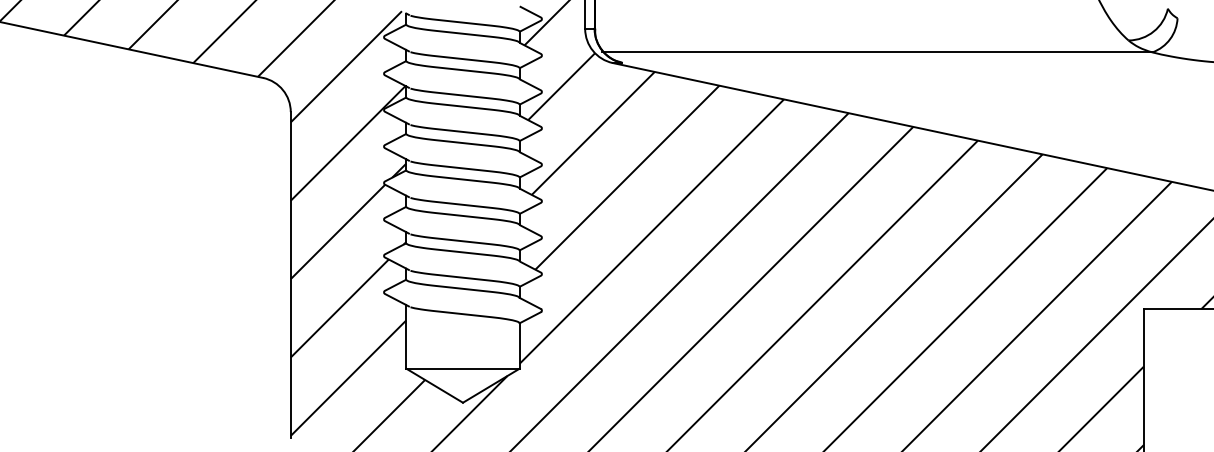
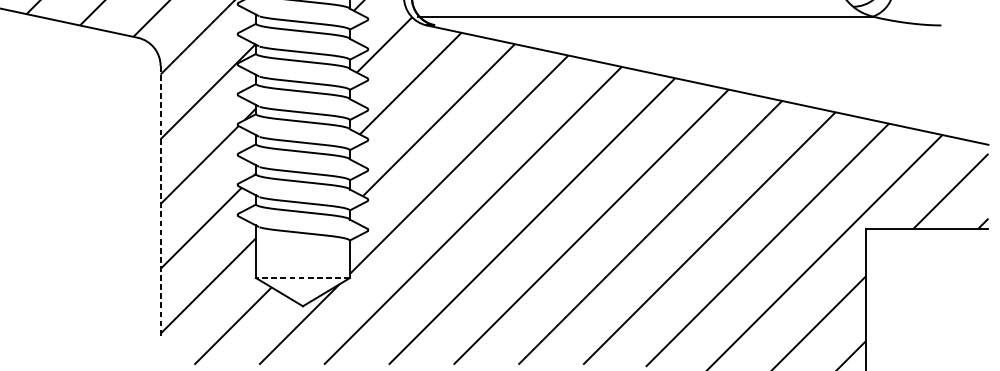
line: (290, 275) -> (160, 201), solid -> dashed
line: (462, 368) -> (302, 277), solid -> dashed

